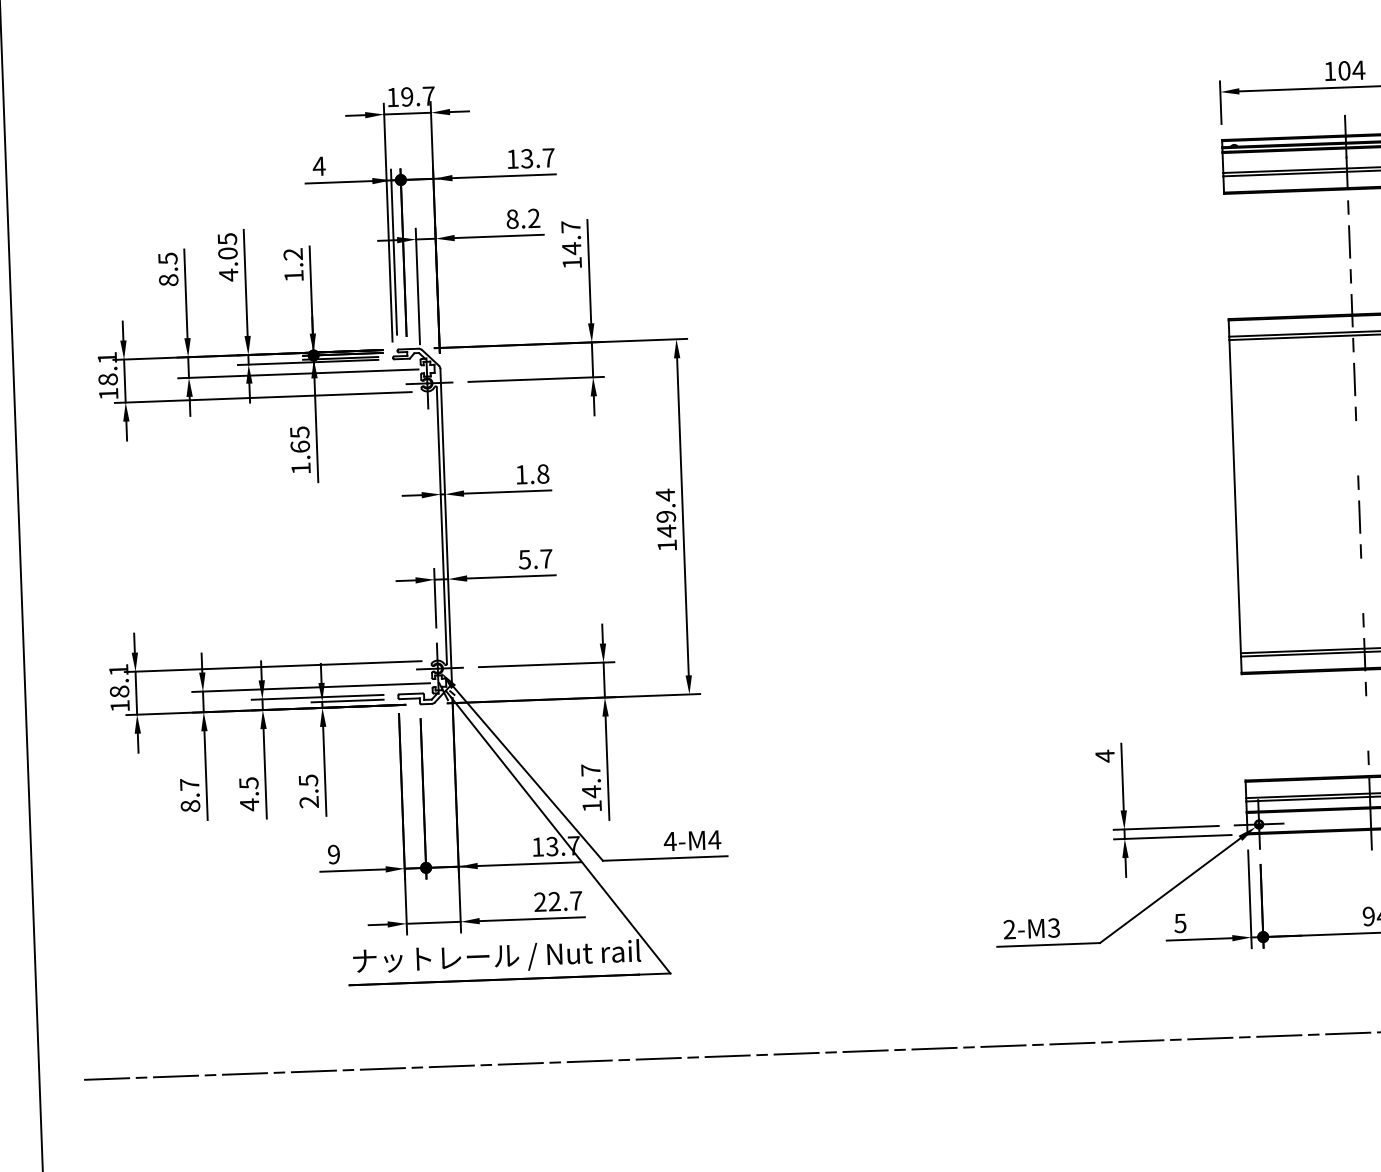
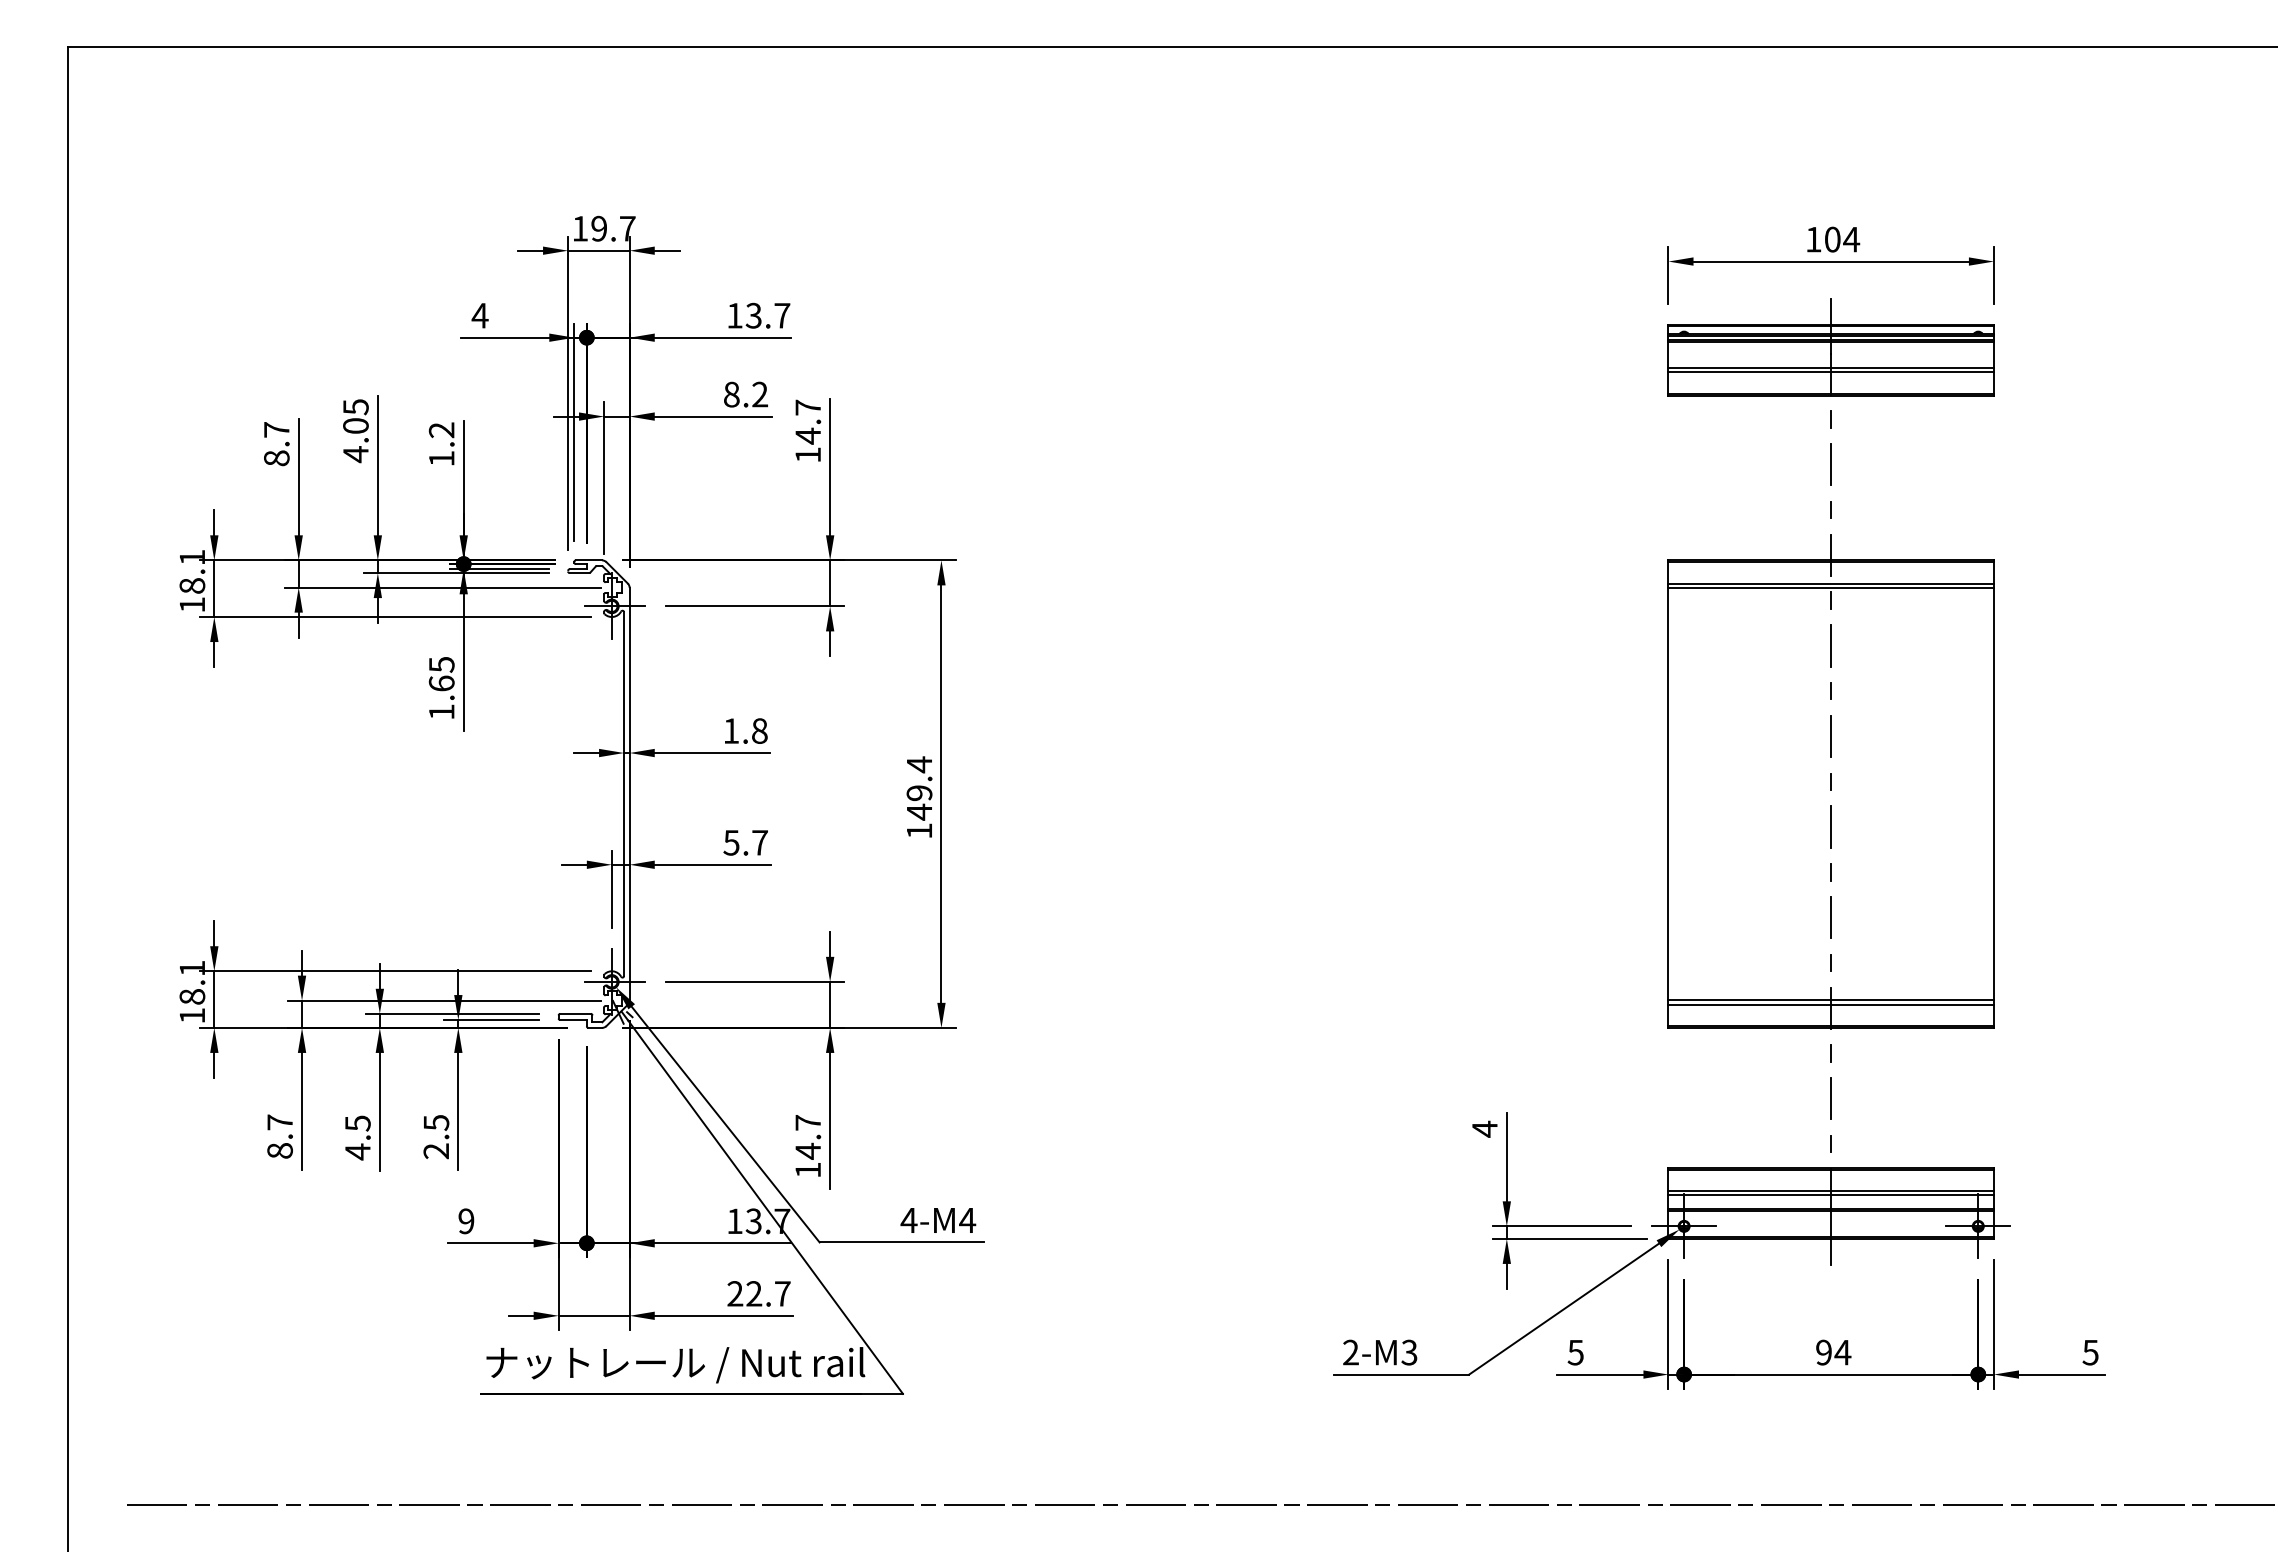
text: (167, 259) -> (276, 430), 8.5 -> 8.7
line: (1357, 448) -> (1831, 736), added
line: (1361, 585) -> (1830, 917), added
line: (1366, 723) -> (1830, 1098), added

